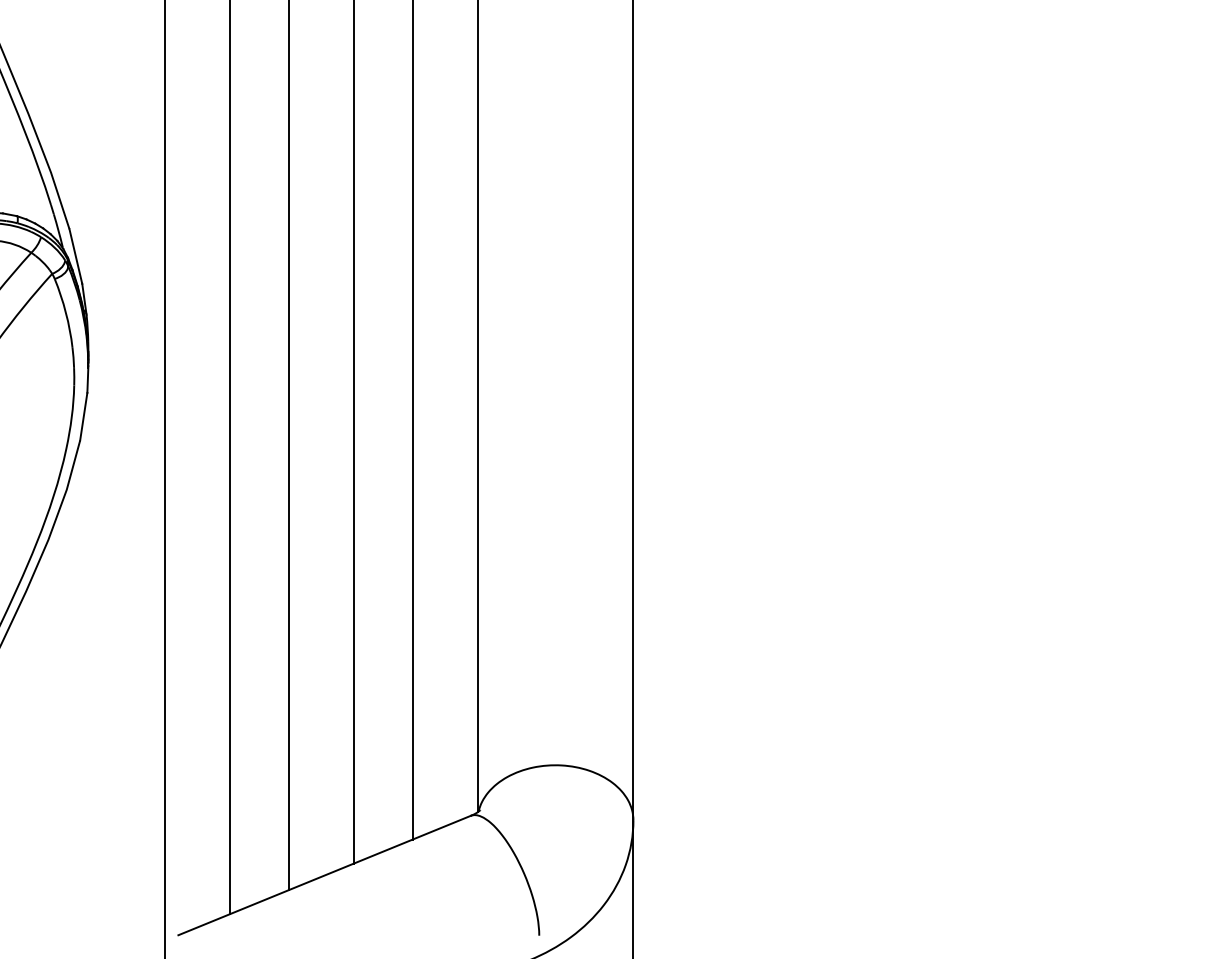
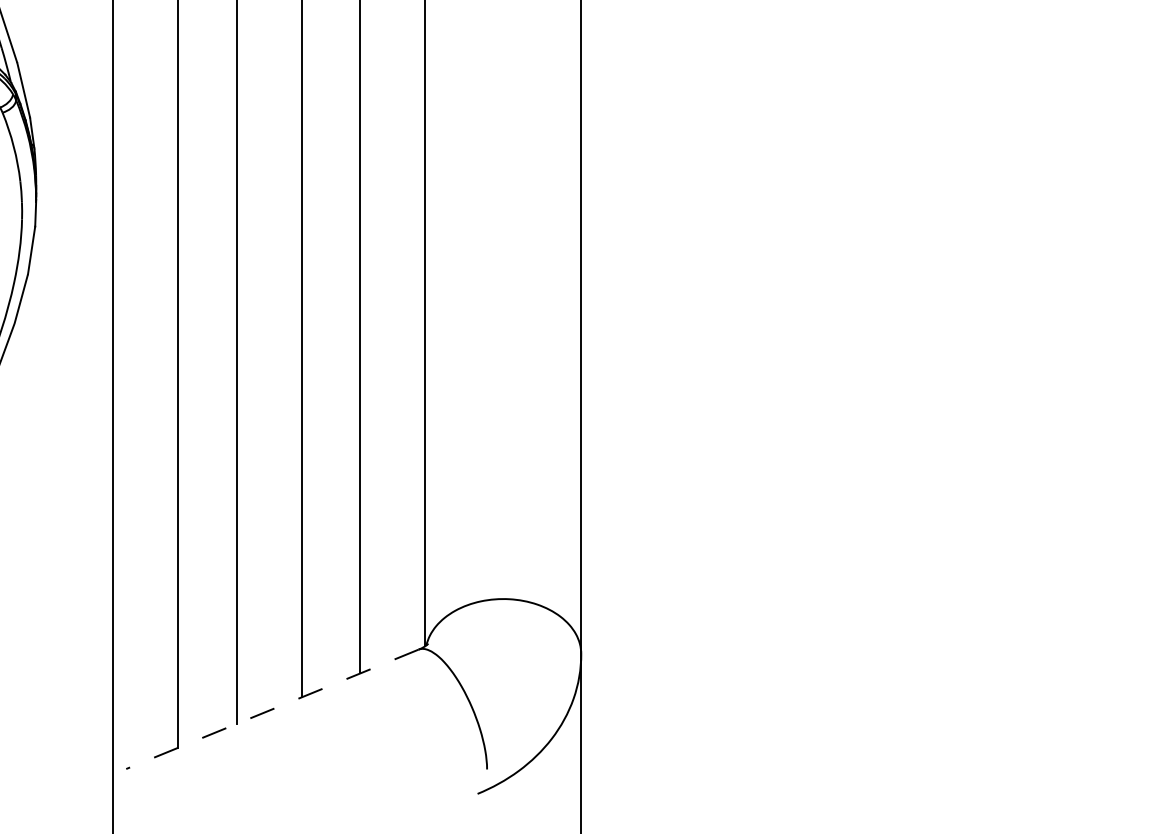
line: (324, 875) -> (272, 709), solid -> dashed

